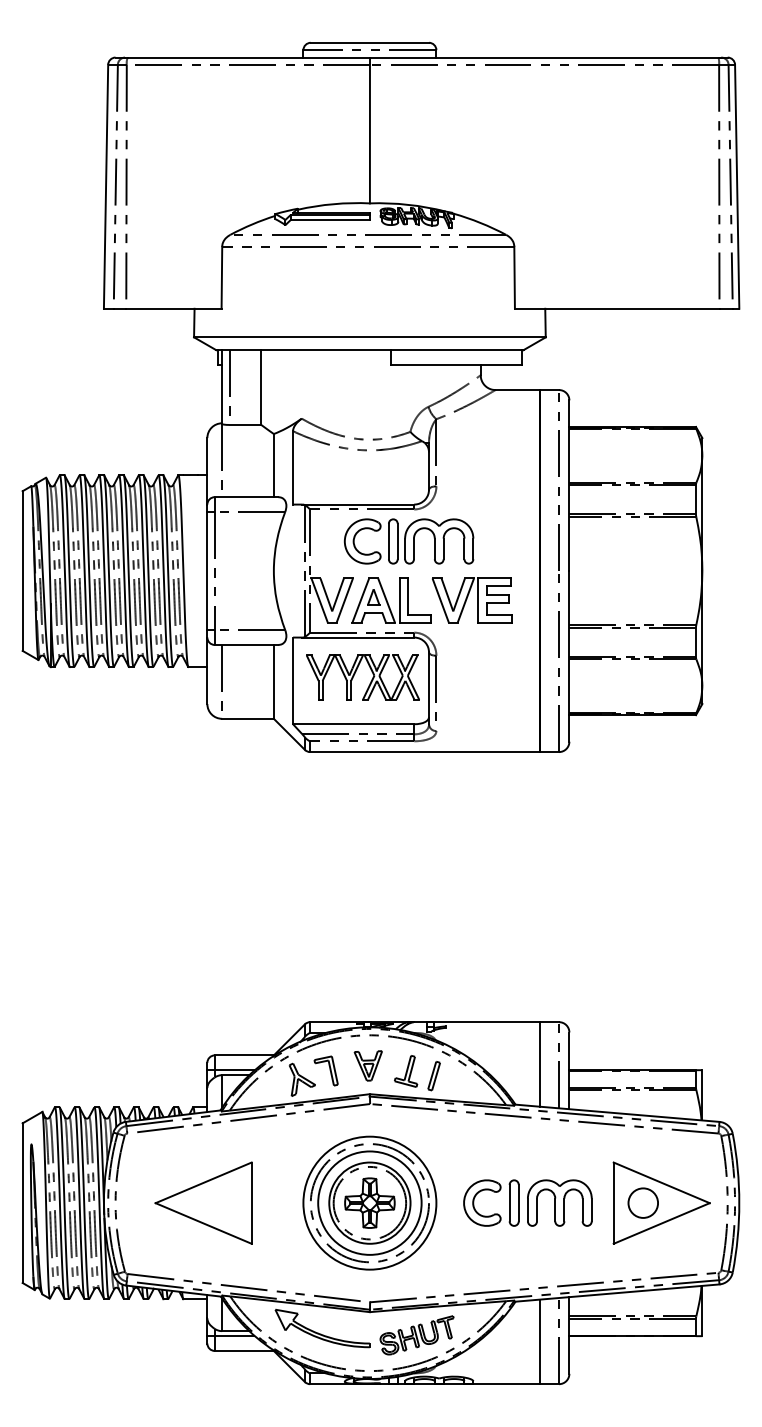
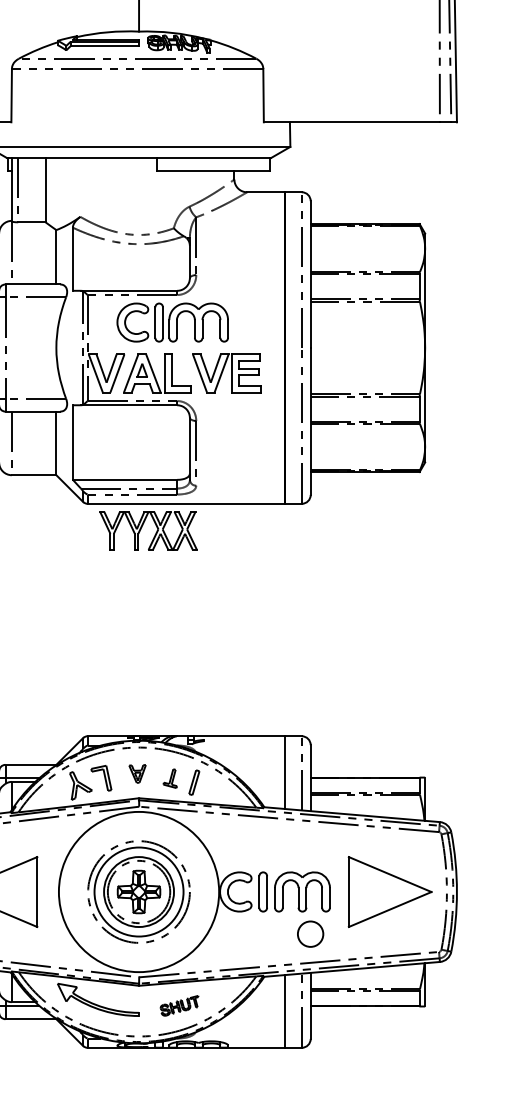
part: (355, 674) -> (142, 528), moved
part: (367, 1065) -> (136, 773), size x0.7
part: (406, 1071) -> (170, 778), size x0.7
circle: (369, 1202) -> (138, 891), size x1.4
circle: (642, 1202) -> (309, 933), moved
part: (416, 1335) -> (179, 1005), size x0.6

